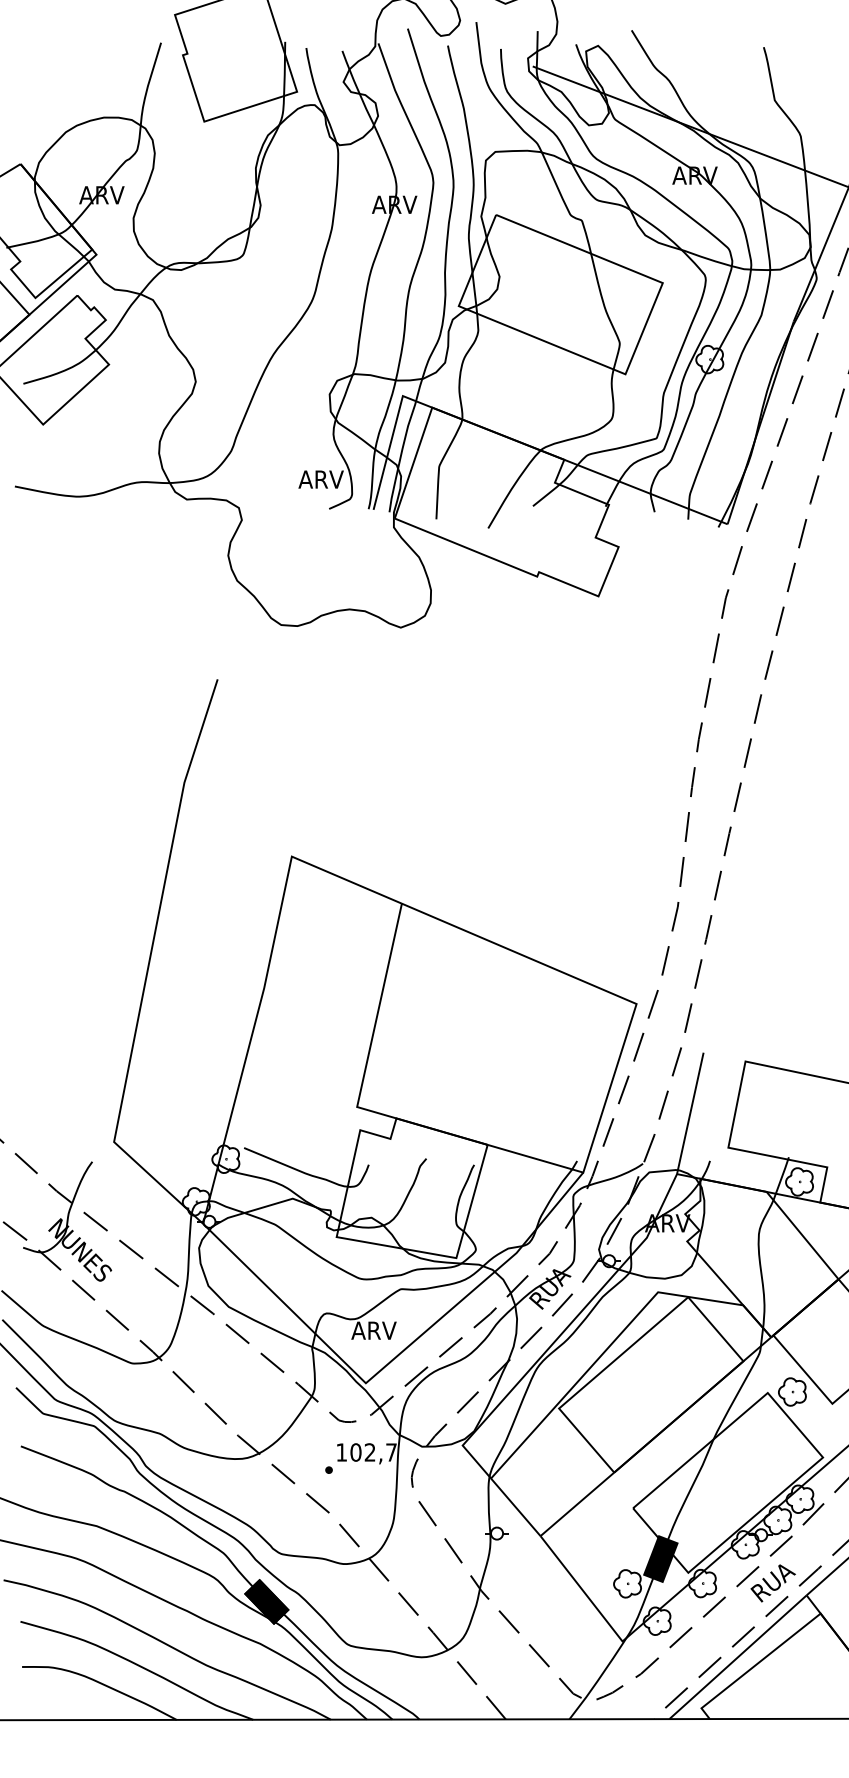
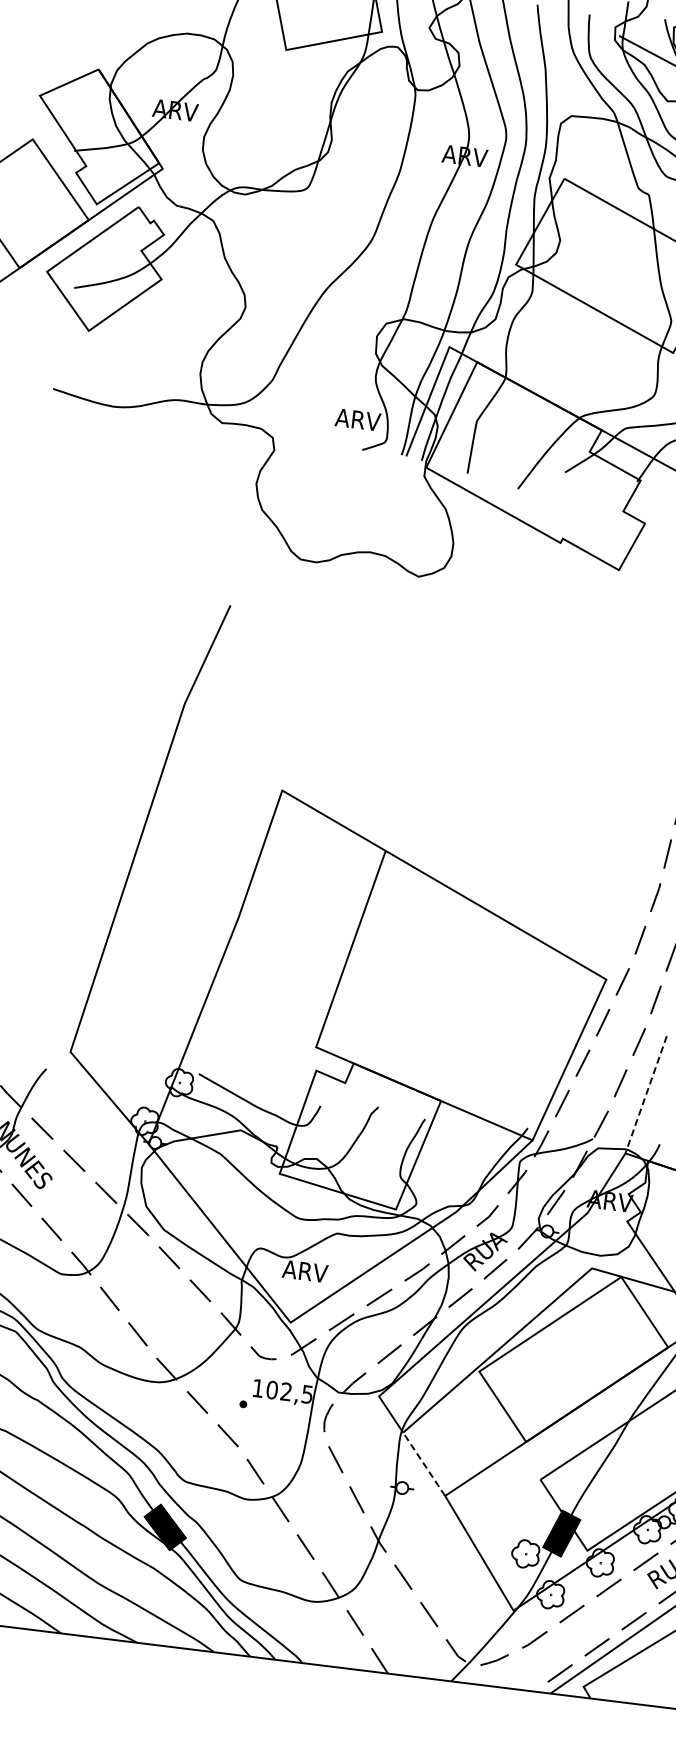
line: (690, 1113) -> (646, 1094), solid -> dashed
text: (391, 1452) -> (307, 1394), 102,7 -> 102,5
line: (515, 1507) -> (423, 1464), solid -> dashed

